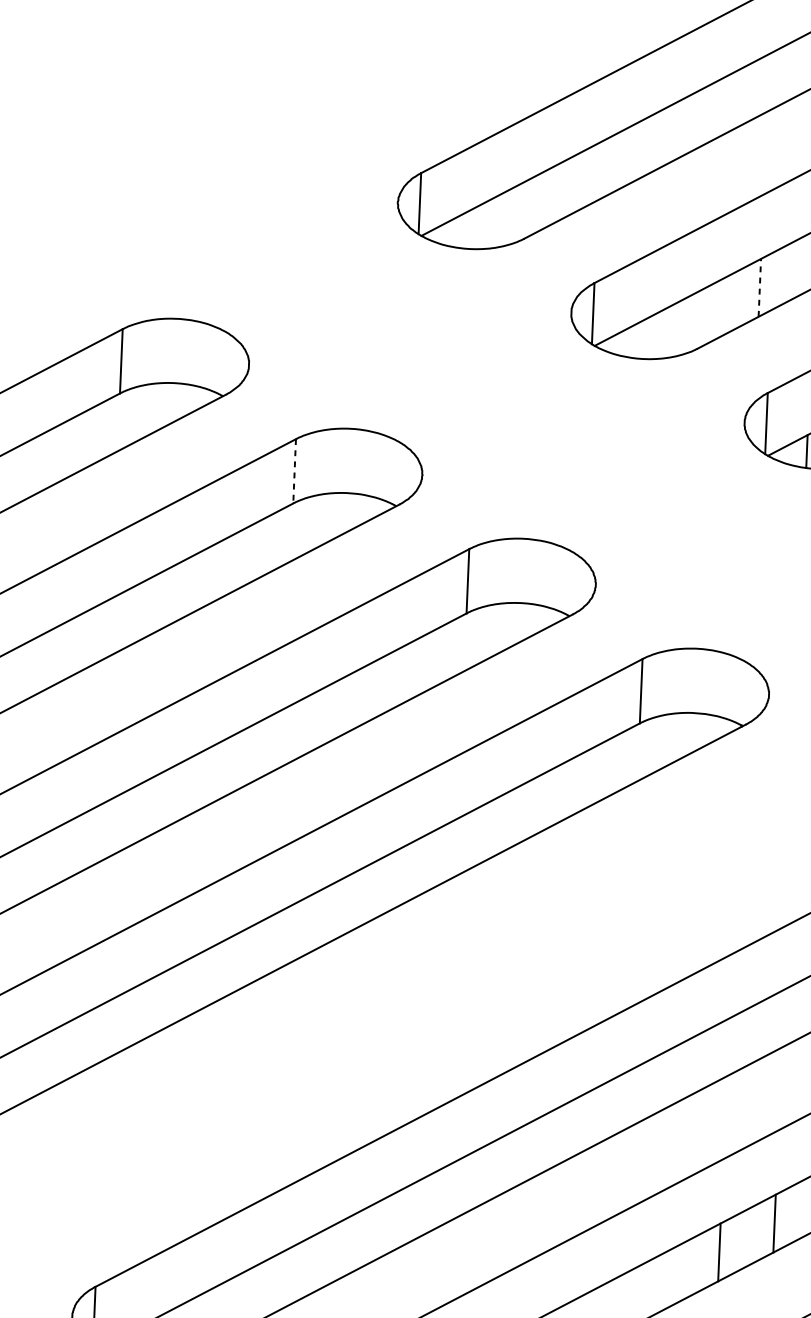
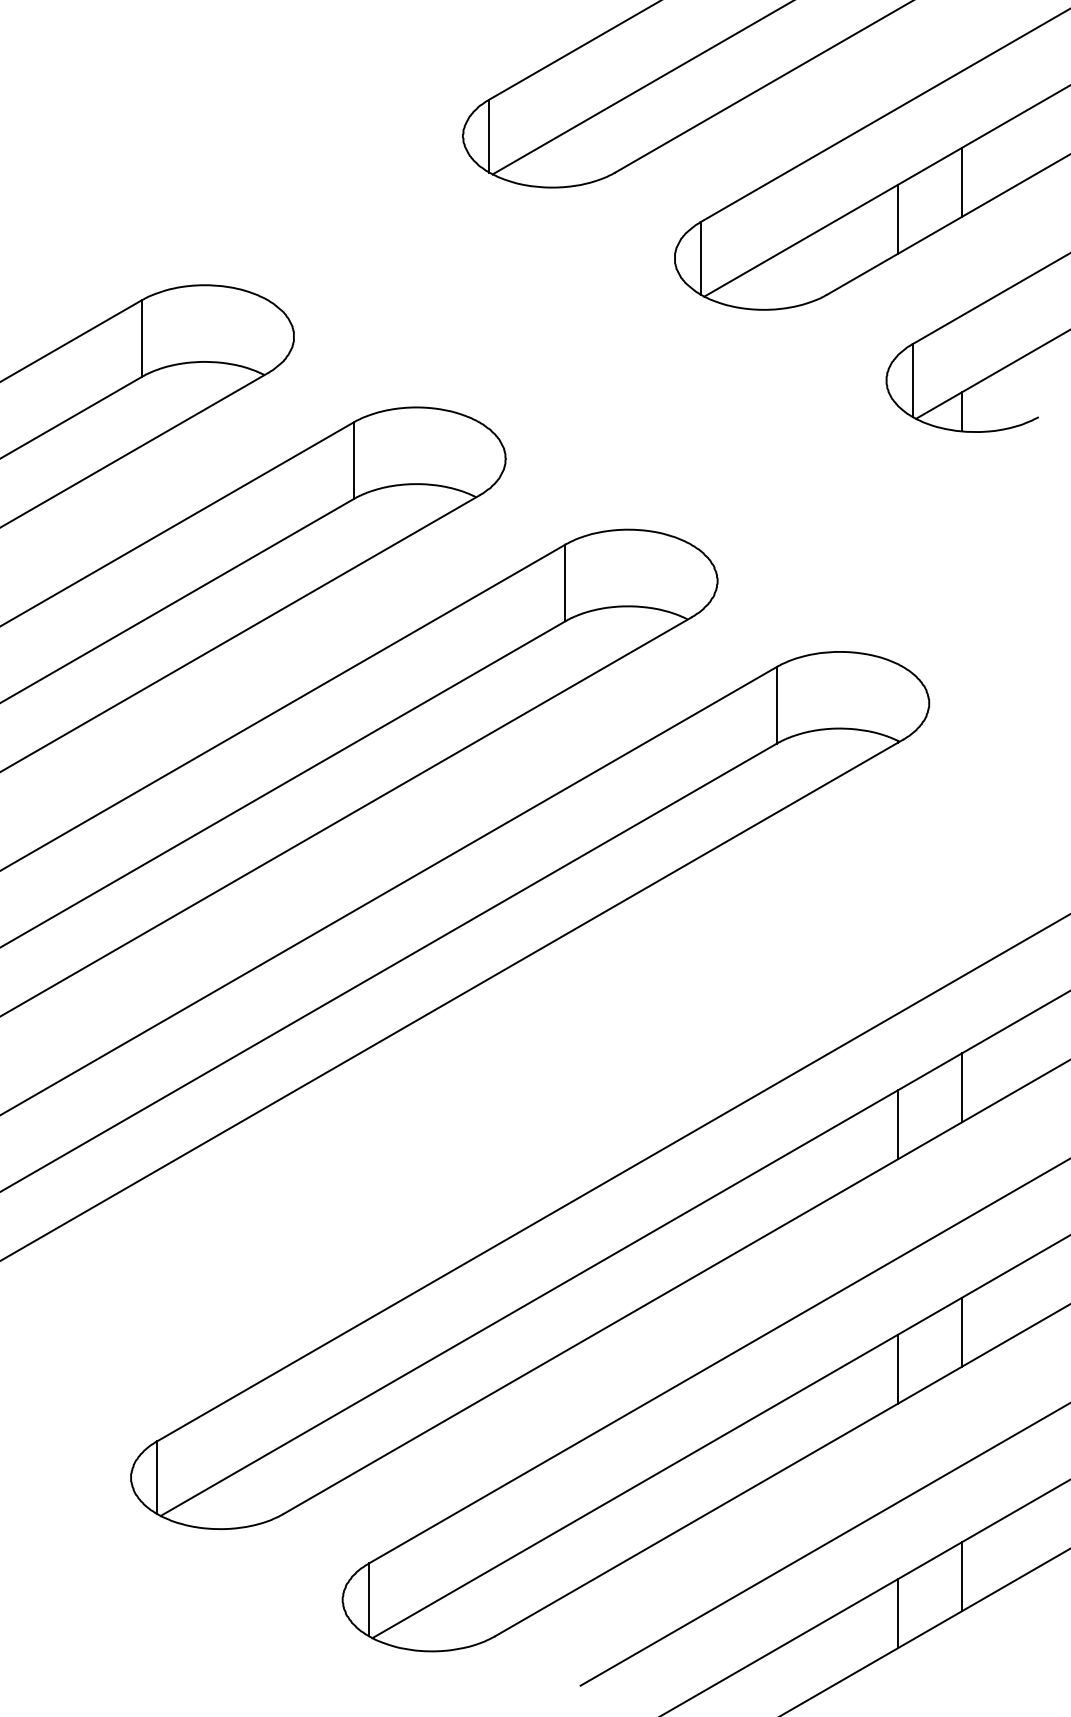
line: (759, 287) -> (897, 218), dashed -> solid
line: (294, 471) -> (353, 461), dashed -> solid
line: (783, 1018) -> (962, 1087), added
line: (727, 1047) -> (897, 1124), added

